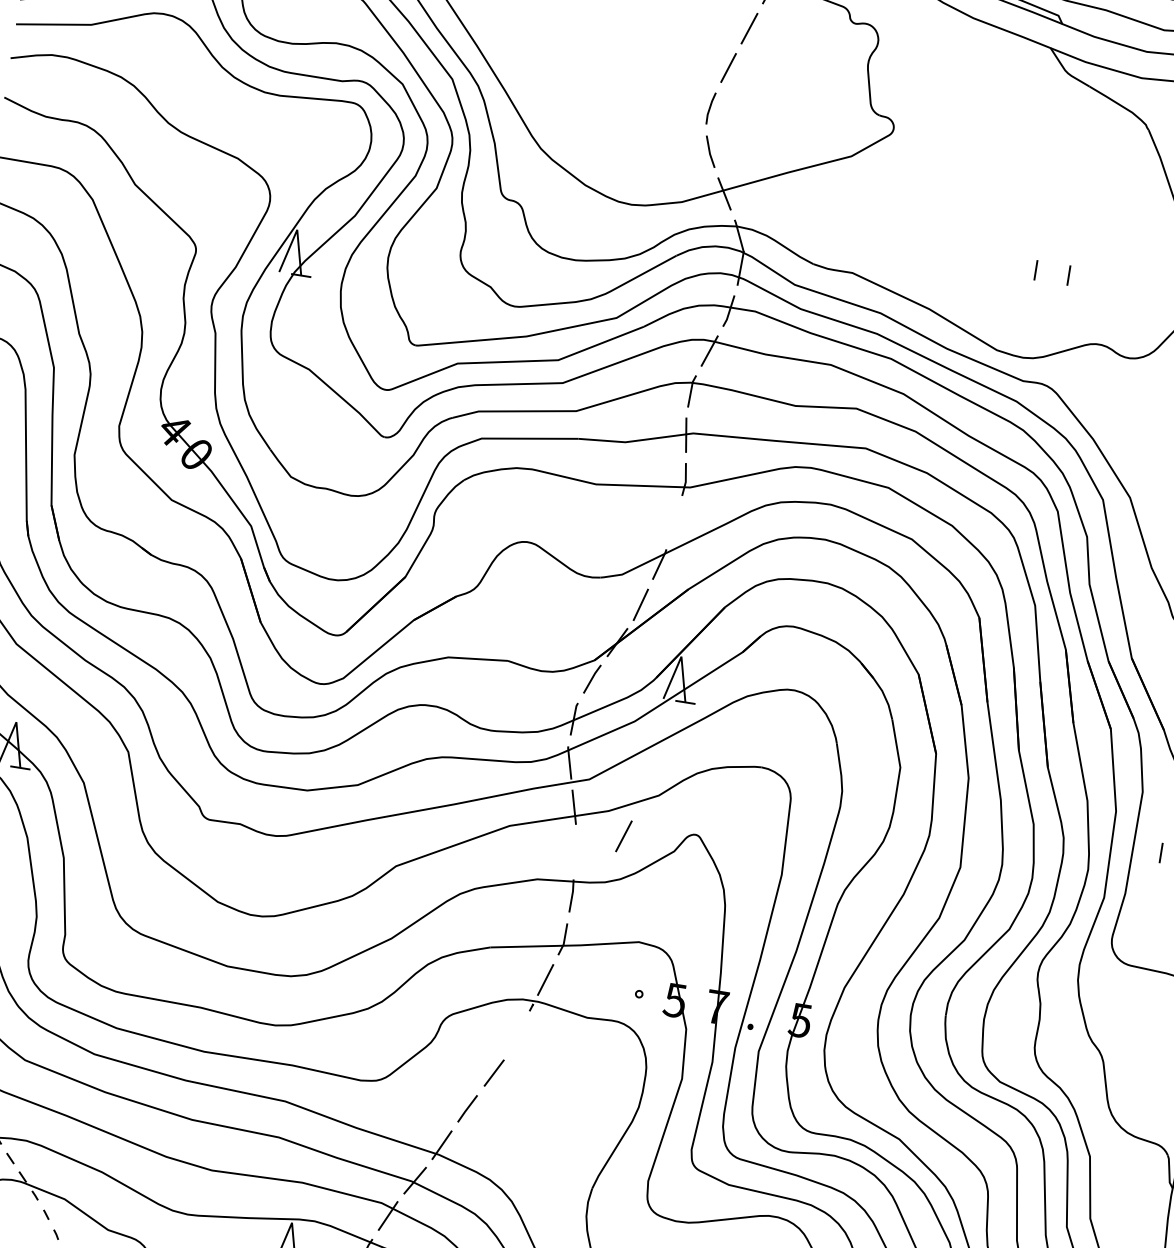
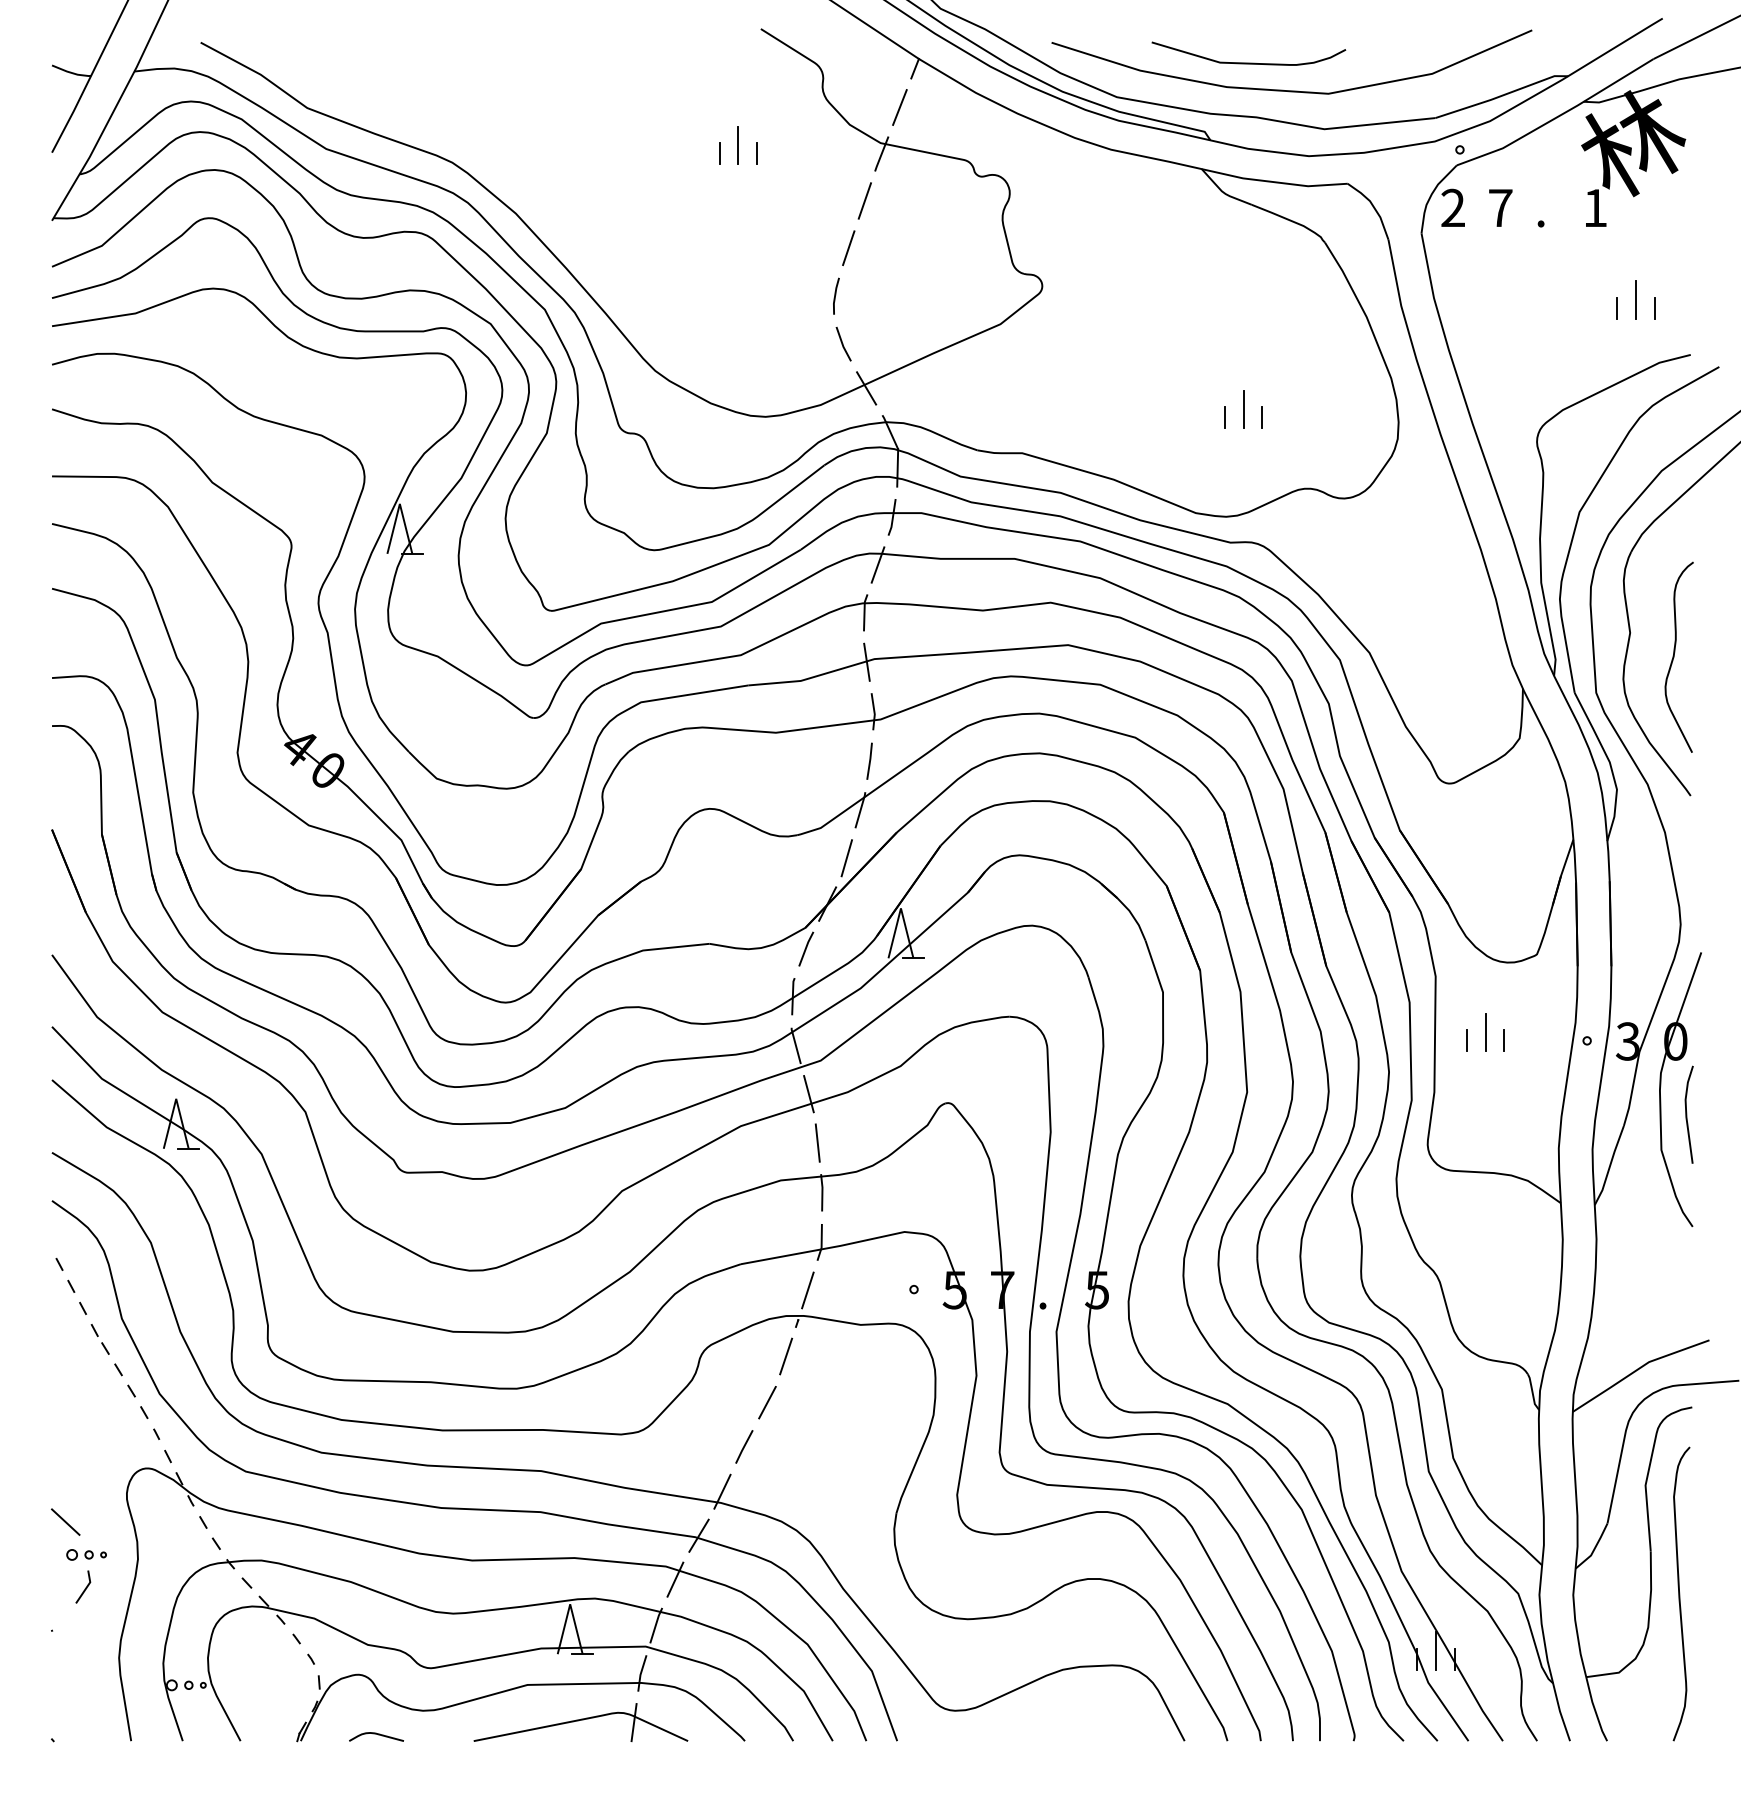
line: (1053, 265) -> (1243, 409), added
line: (674, 522) -> (869, 760), added
line: (624, 836) -> (786, 1356), moved
line: (574, 851) -> (817, 1142), added

